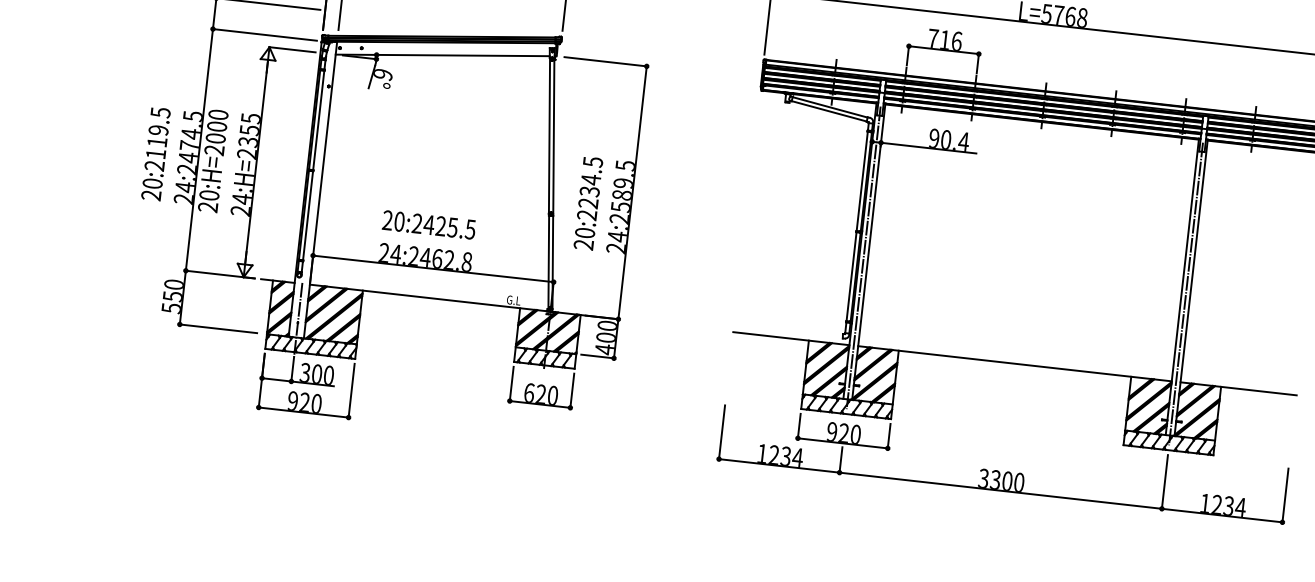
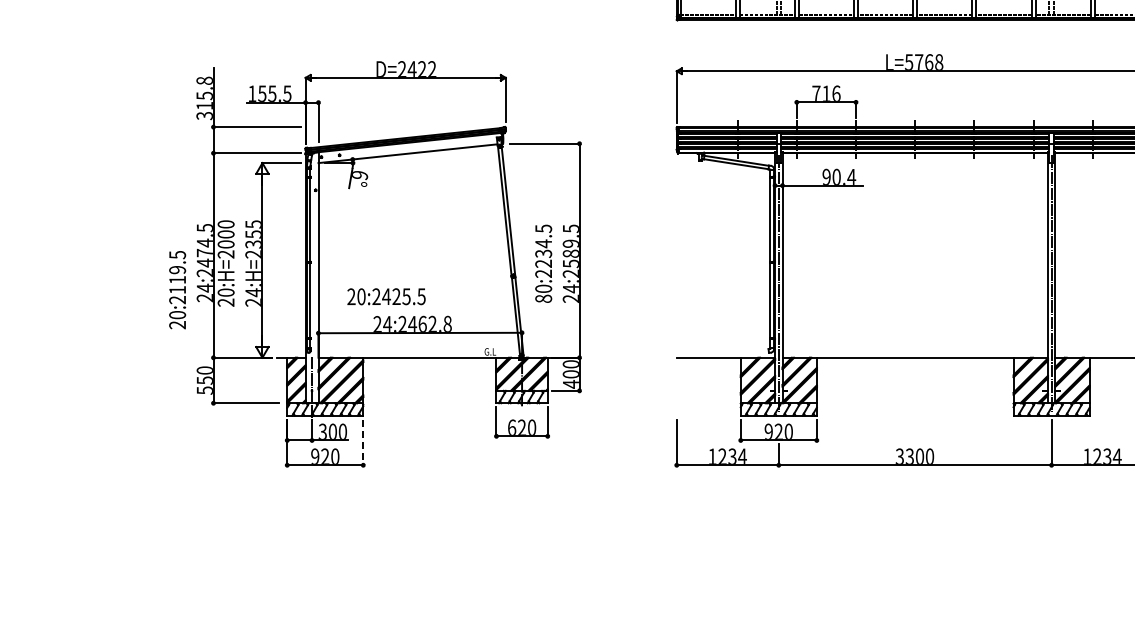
text: (155, 154) -> (177, 290), moved
text: (429, 224) -> (386, 296), moved
text: (583, 244) -> (543, 298), 20:2234.5 -> 80:2234.5
line: (351, 390) -> (363, 442), solid -> dashed

